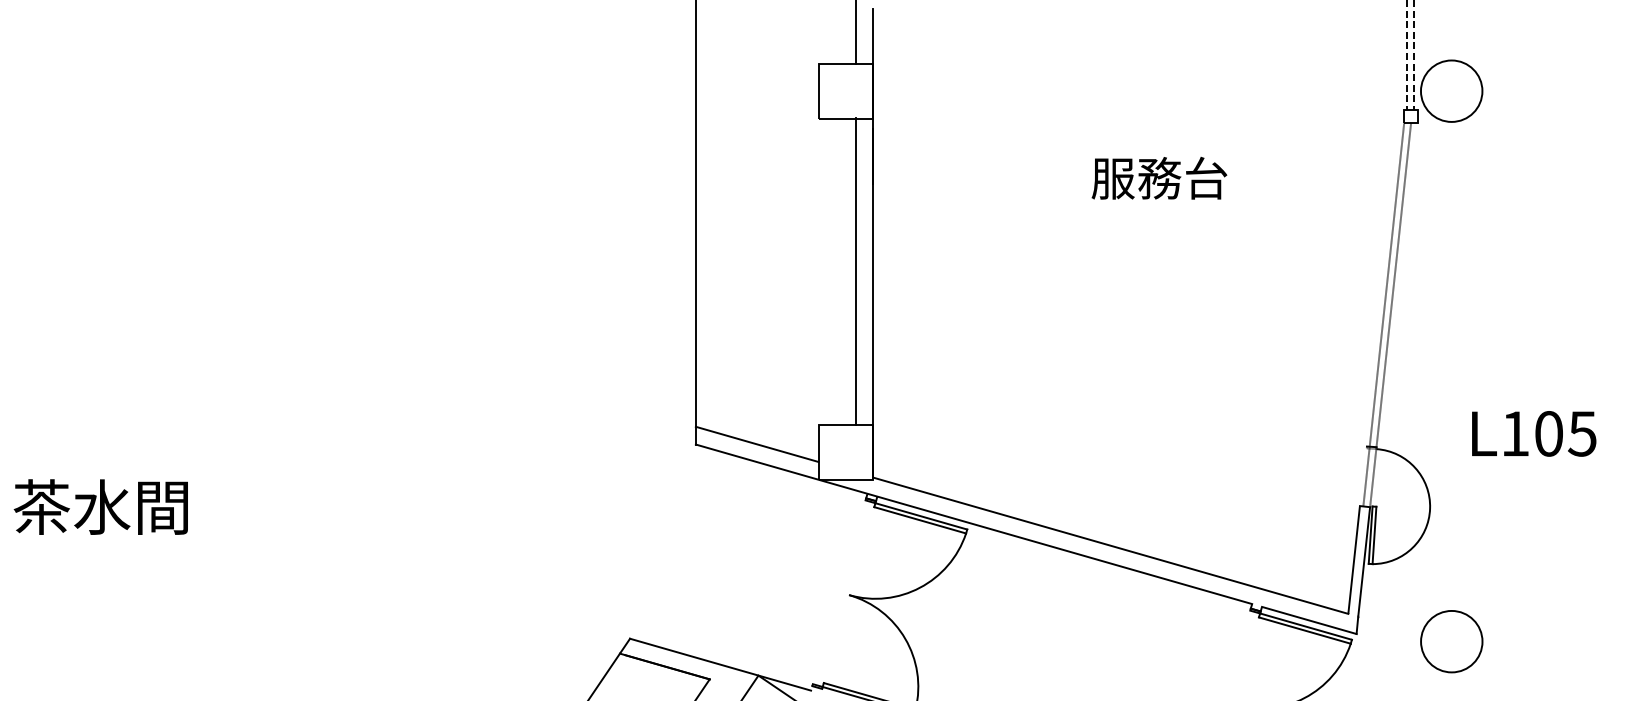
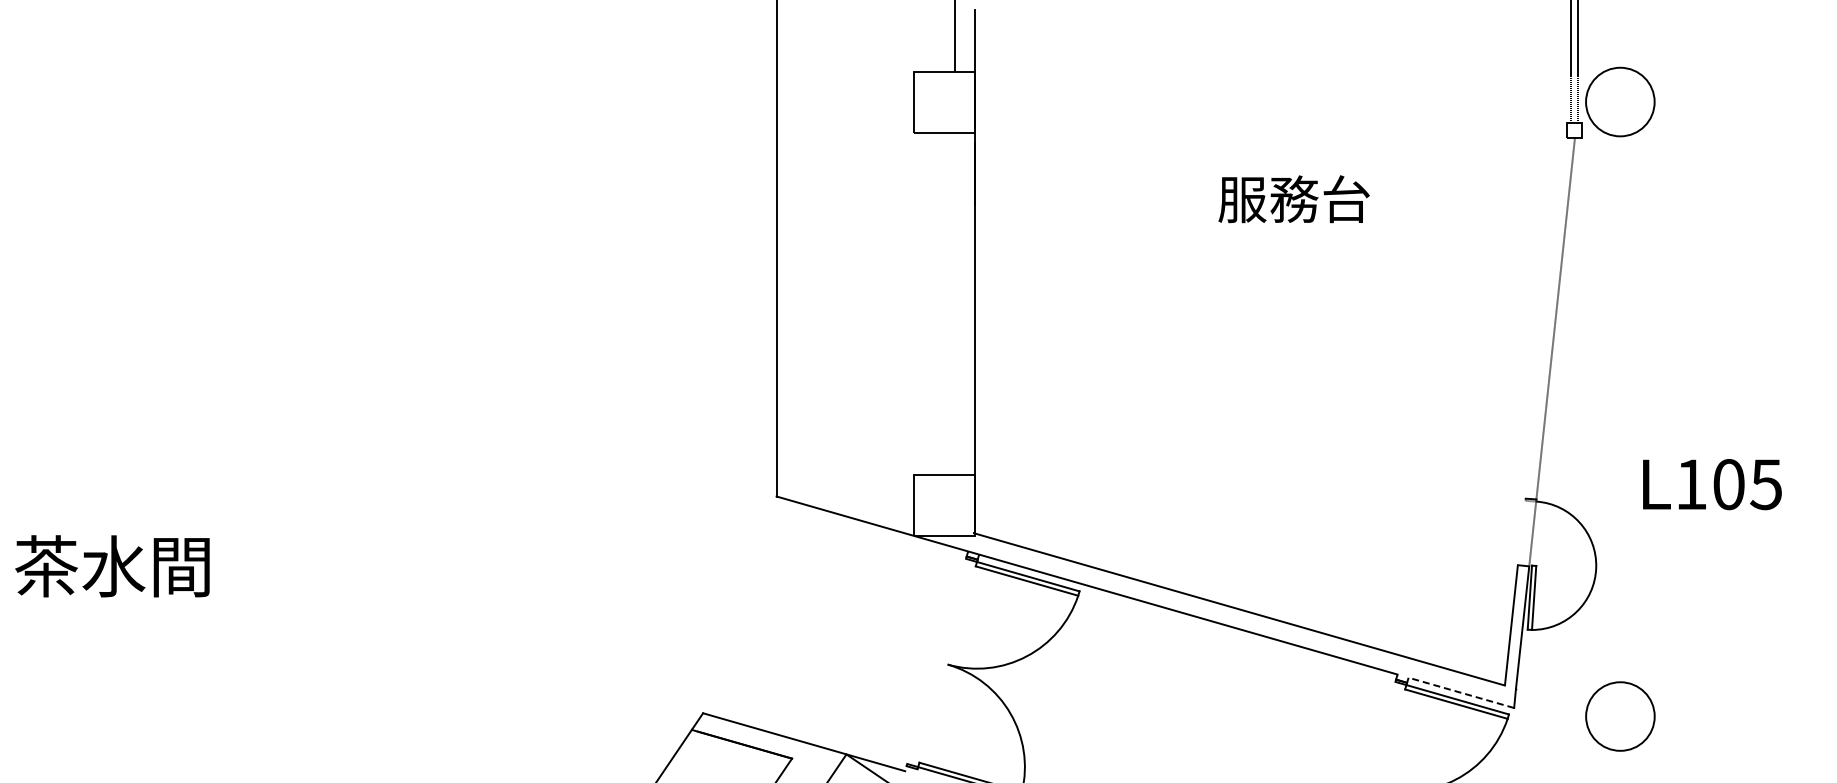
line: (856, 271) -> (955, 303), removed
line: (1383, 314) -> (1544, 351), removed
line: (756, 443) -> (844, 495), removed
line: (1309, 620) -> (1461, 692), solid -> dashed

